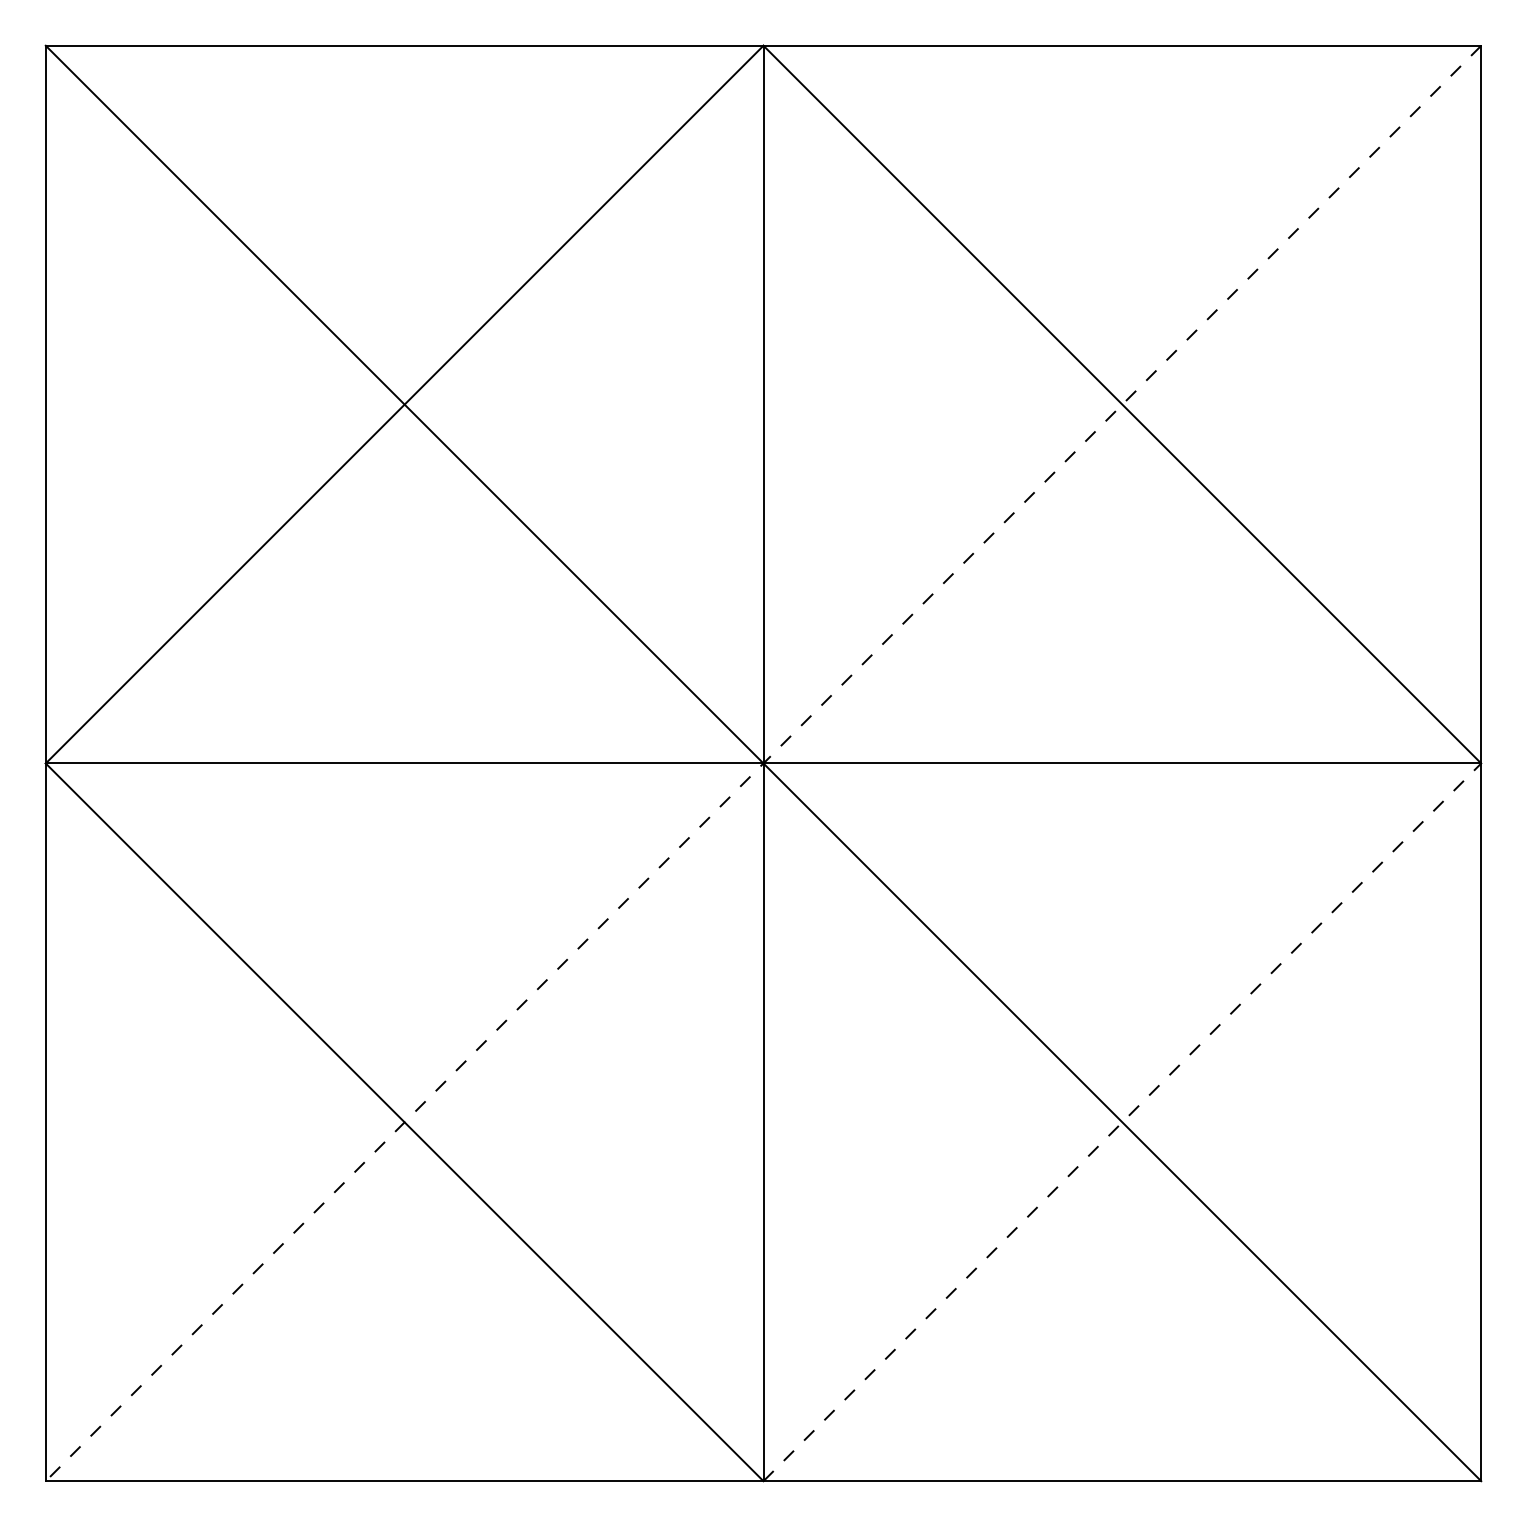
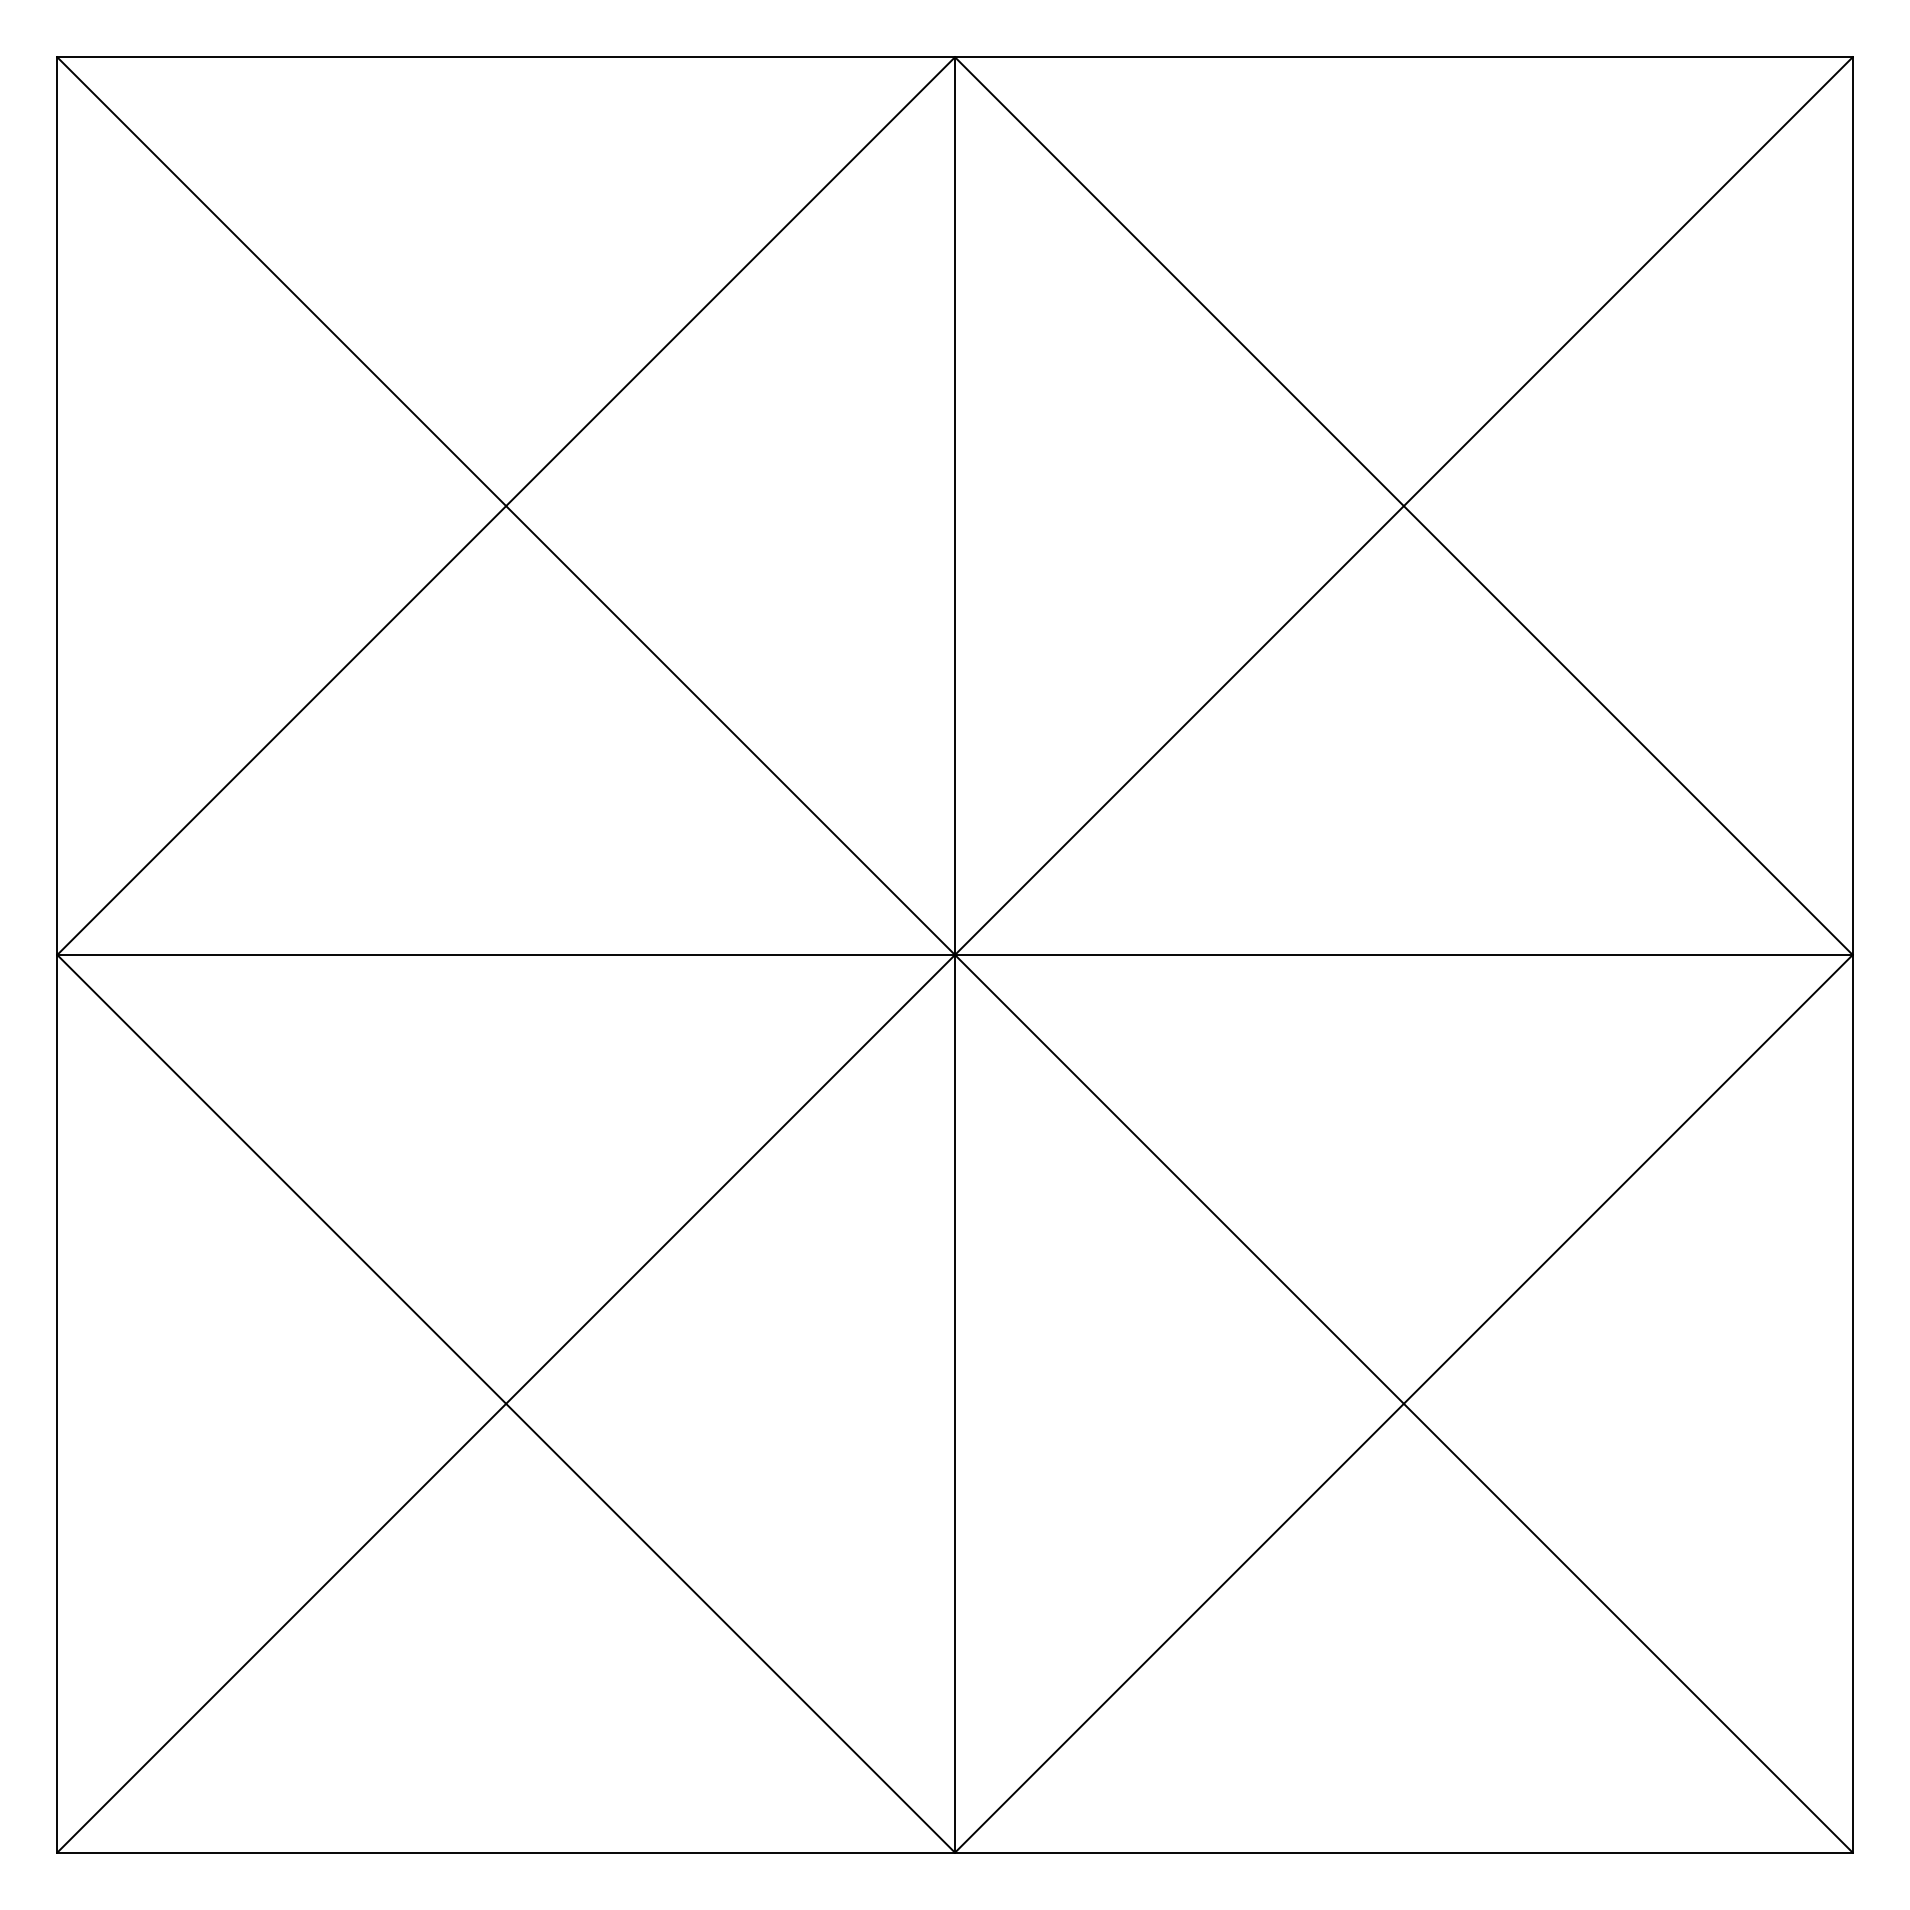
line: (763, 763) -> (955, 954), dashed -> solid
line: (1122, 1122) -> (1403, 1403), dashed -> solid

